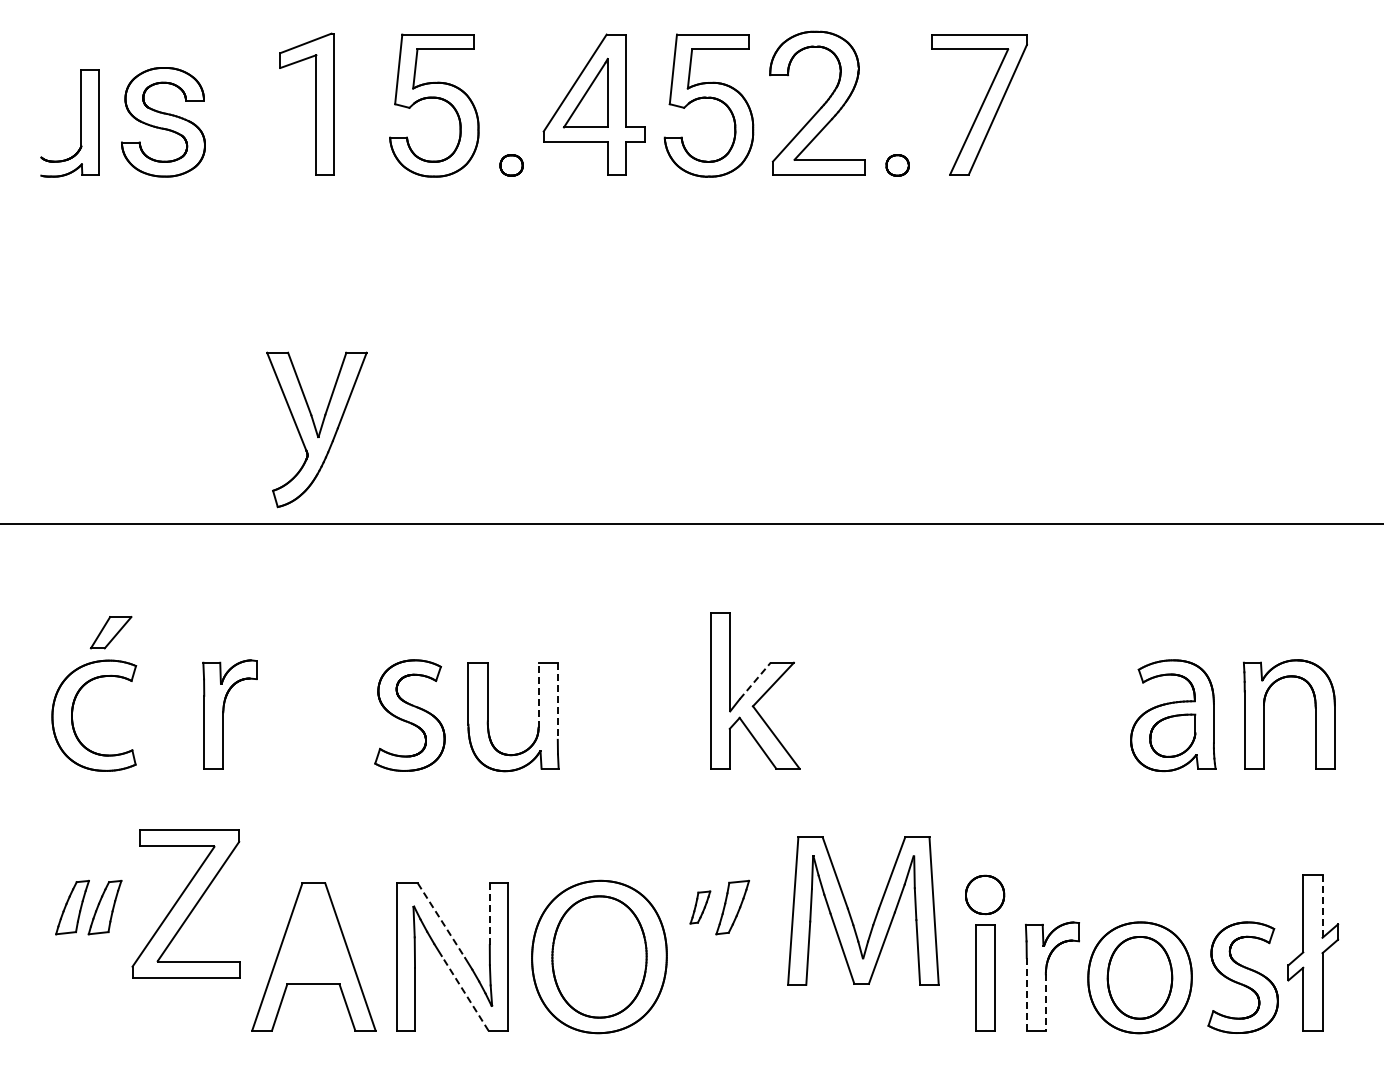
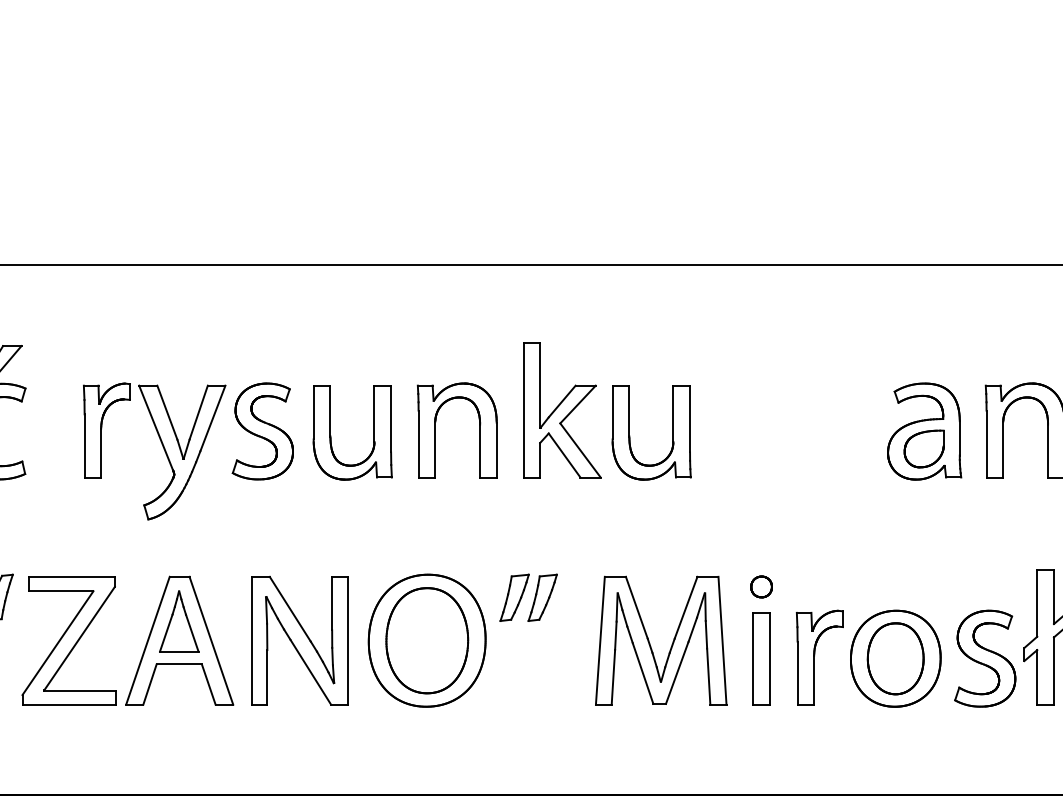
part: (316, 429) -> (181, 452), moved
line: (755, 681) -> (562, 401), dashed -> solid
line: (538, 695) -> (374, 414), dashed -> solid
line: (557, 701) -> (390, 419), dashed -> solid
part: (609, 714) -> (435, 430), added
part: (882, 717) -> (672, 433), added
part: (985, 894) -> (761, 586), size x0.62
part: (185, 903) -> (68, 640), moved
part: (700, 907) -> (514, 597), size x1.67
line: (1322, 907) -> (1053, 597), dashed -> solid
line: (489, 914) -> (331, 603), dashed -> solid
part: (851, 915) -> (650, 644), moved
line: (441, 921) -> (290, 609), dashed -> solid
part: (313, 934) -> (179, 621), added
line: (464, 992) -> (310, 671), dashed -> solid
line: (1026, 993) -> (797, 672), dashed -> solid
line: (1045, 1003) -> (813, 681), dashed -> solid

